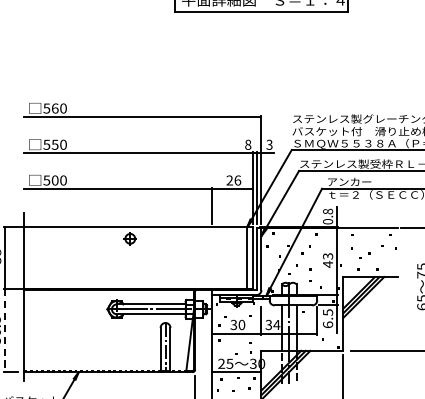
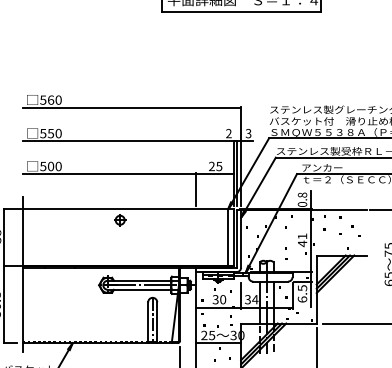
text: (247, 144) -> (228, 133), 8 -> 2
text: (237, 180) -> (219, 166), 26 -> 25
text: (328, 256) -> (302, 236), 43 -> 41
line: (4, 331) -> (4, 305), dashed -> solid

